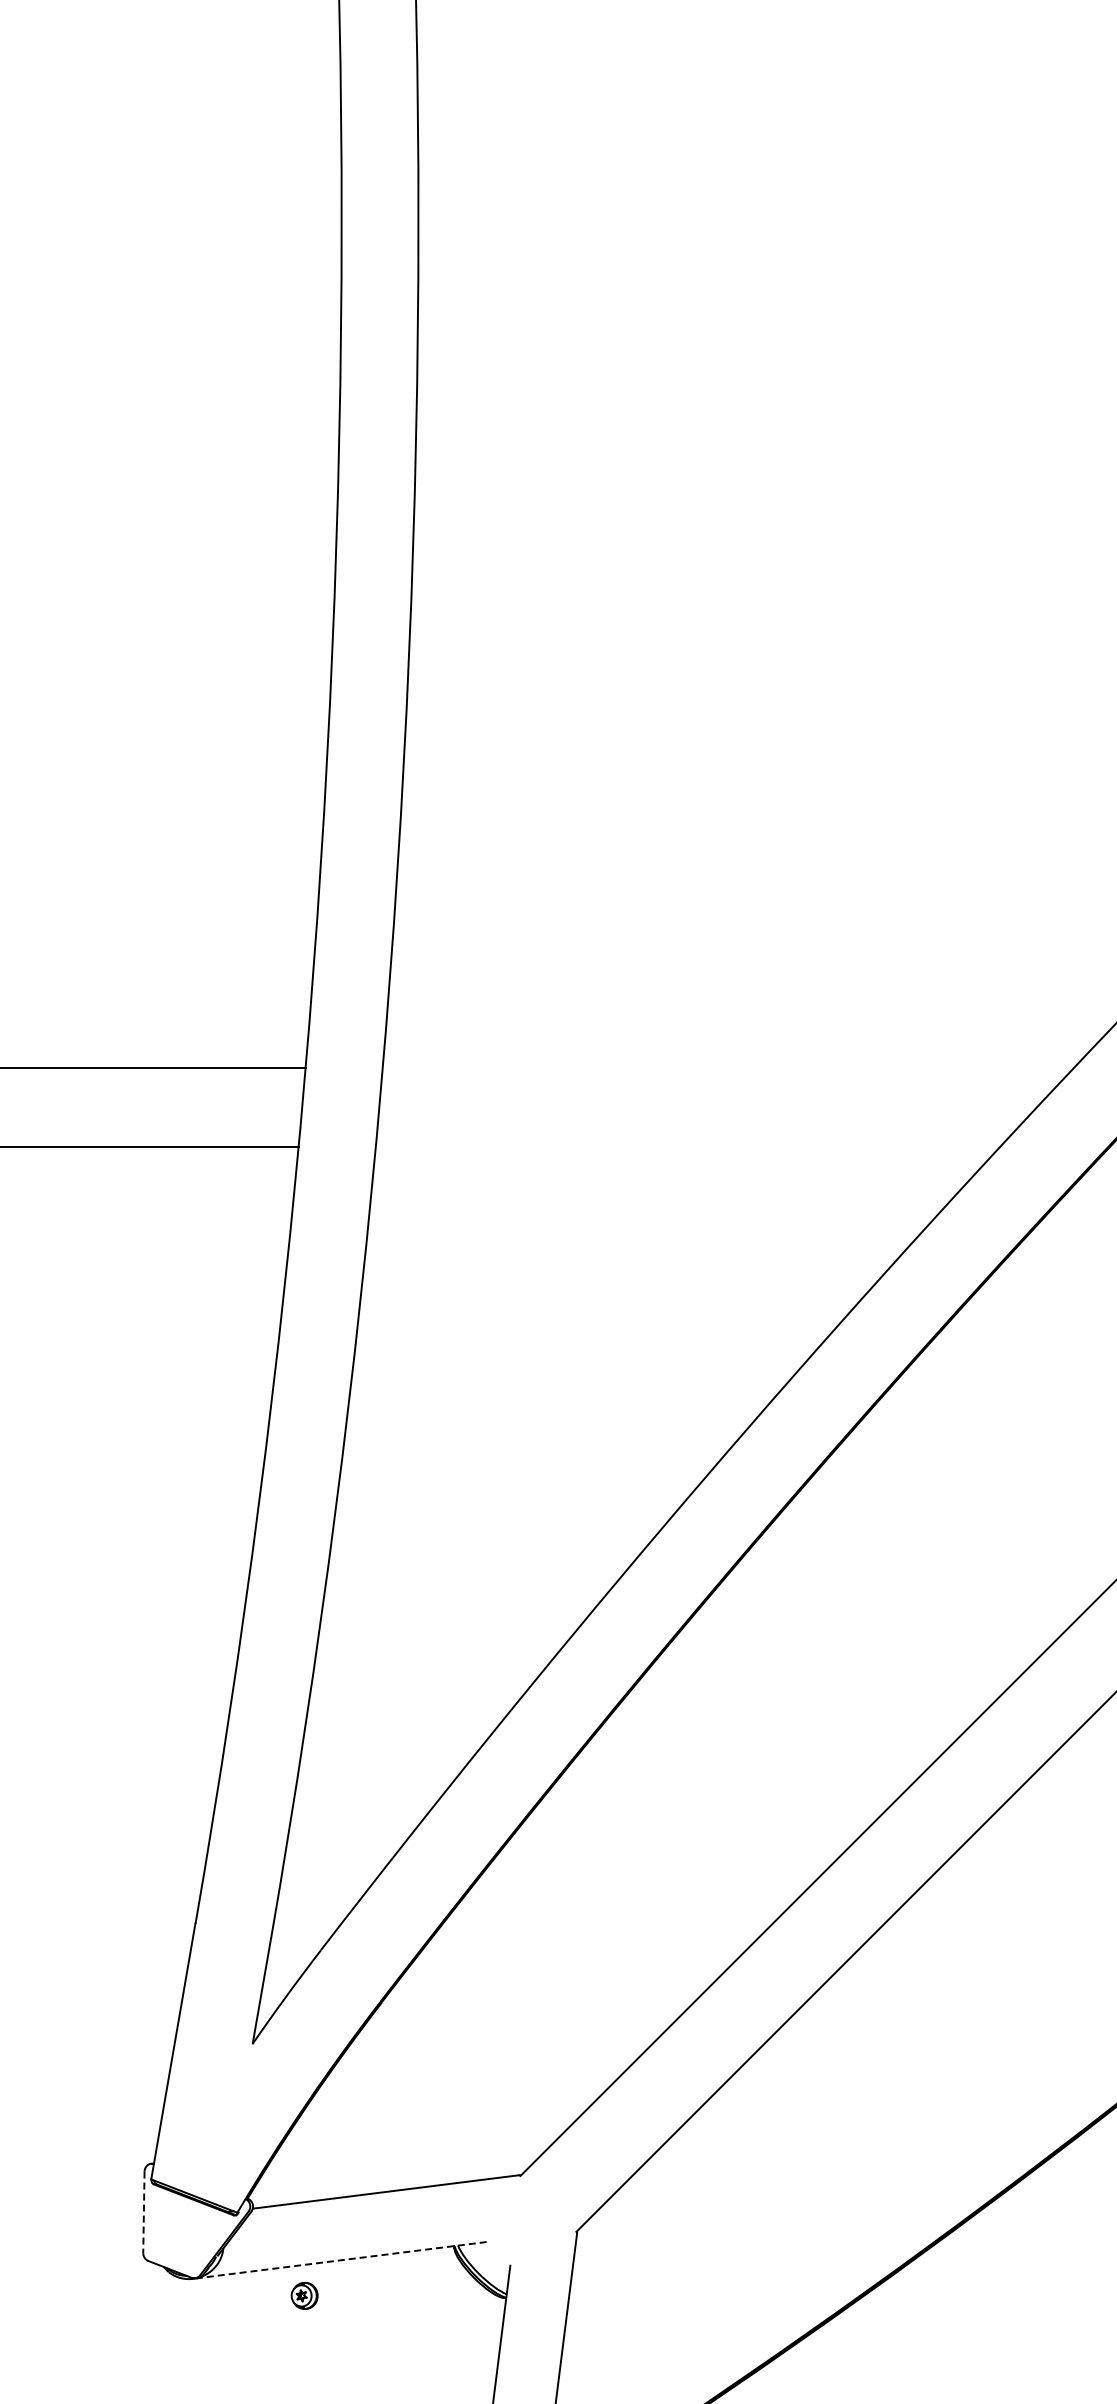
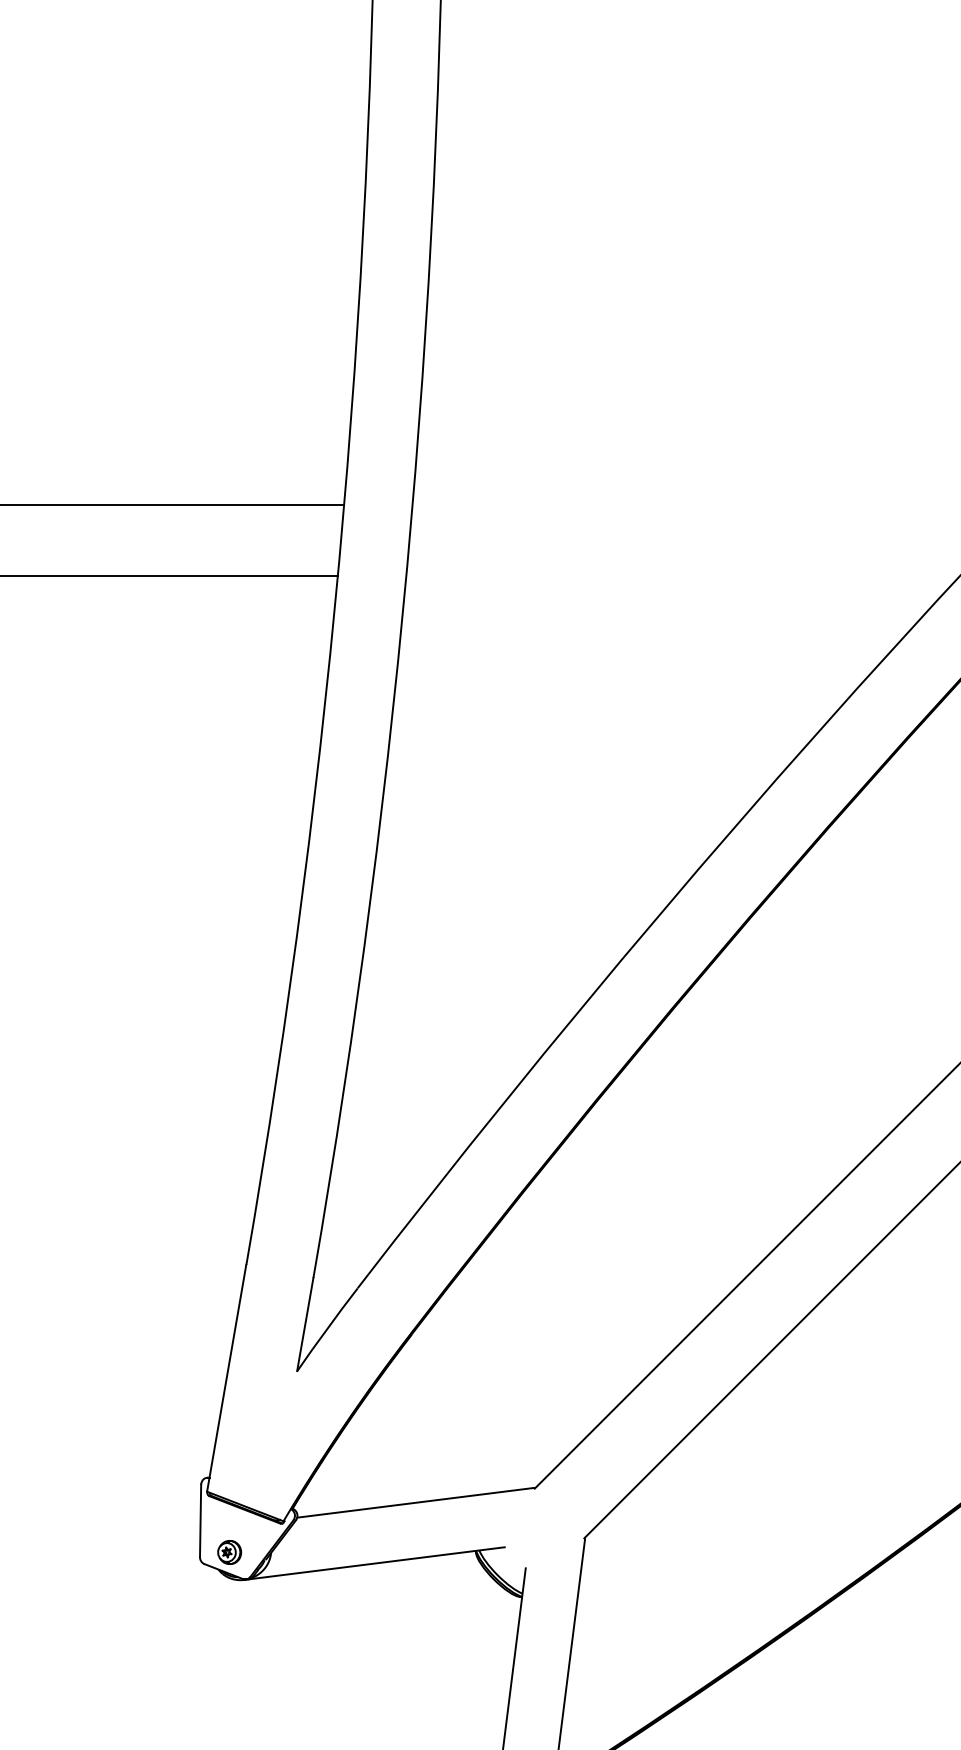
line: (143, 2212) -> (200, 1521), dashed -> solid
line: (339, 2260) -> (374, 1563), dashed -> solid
part: (304, 2295) -> (229, 1552), moved

